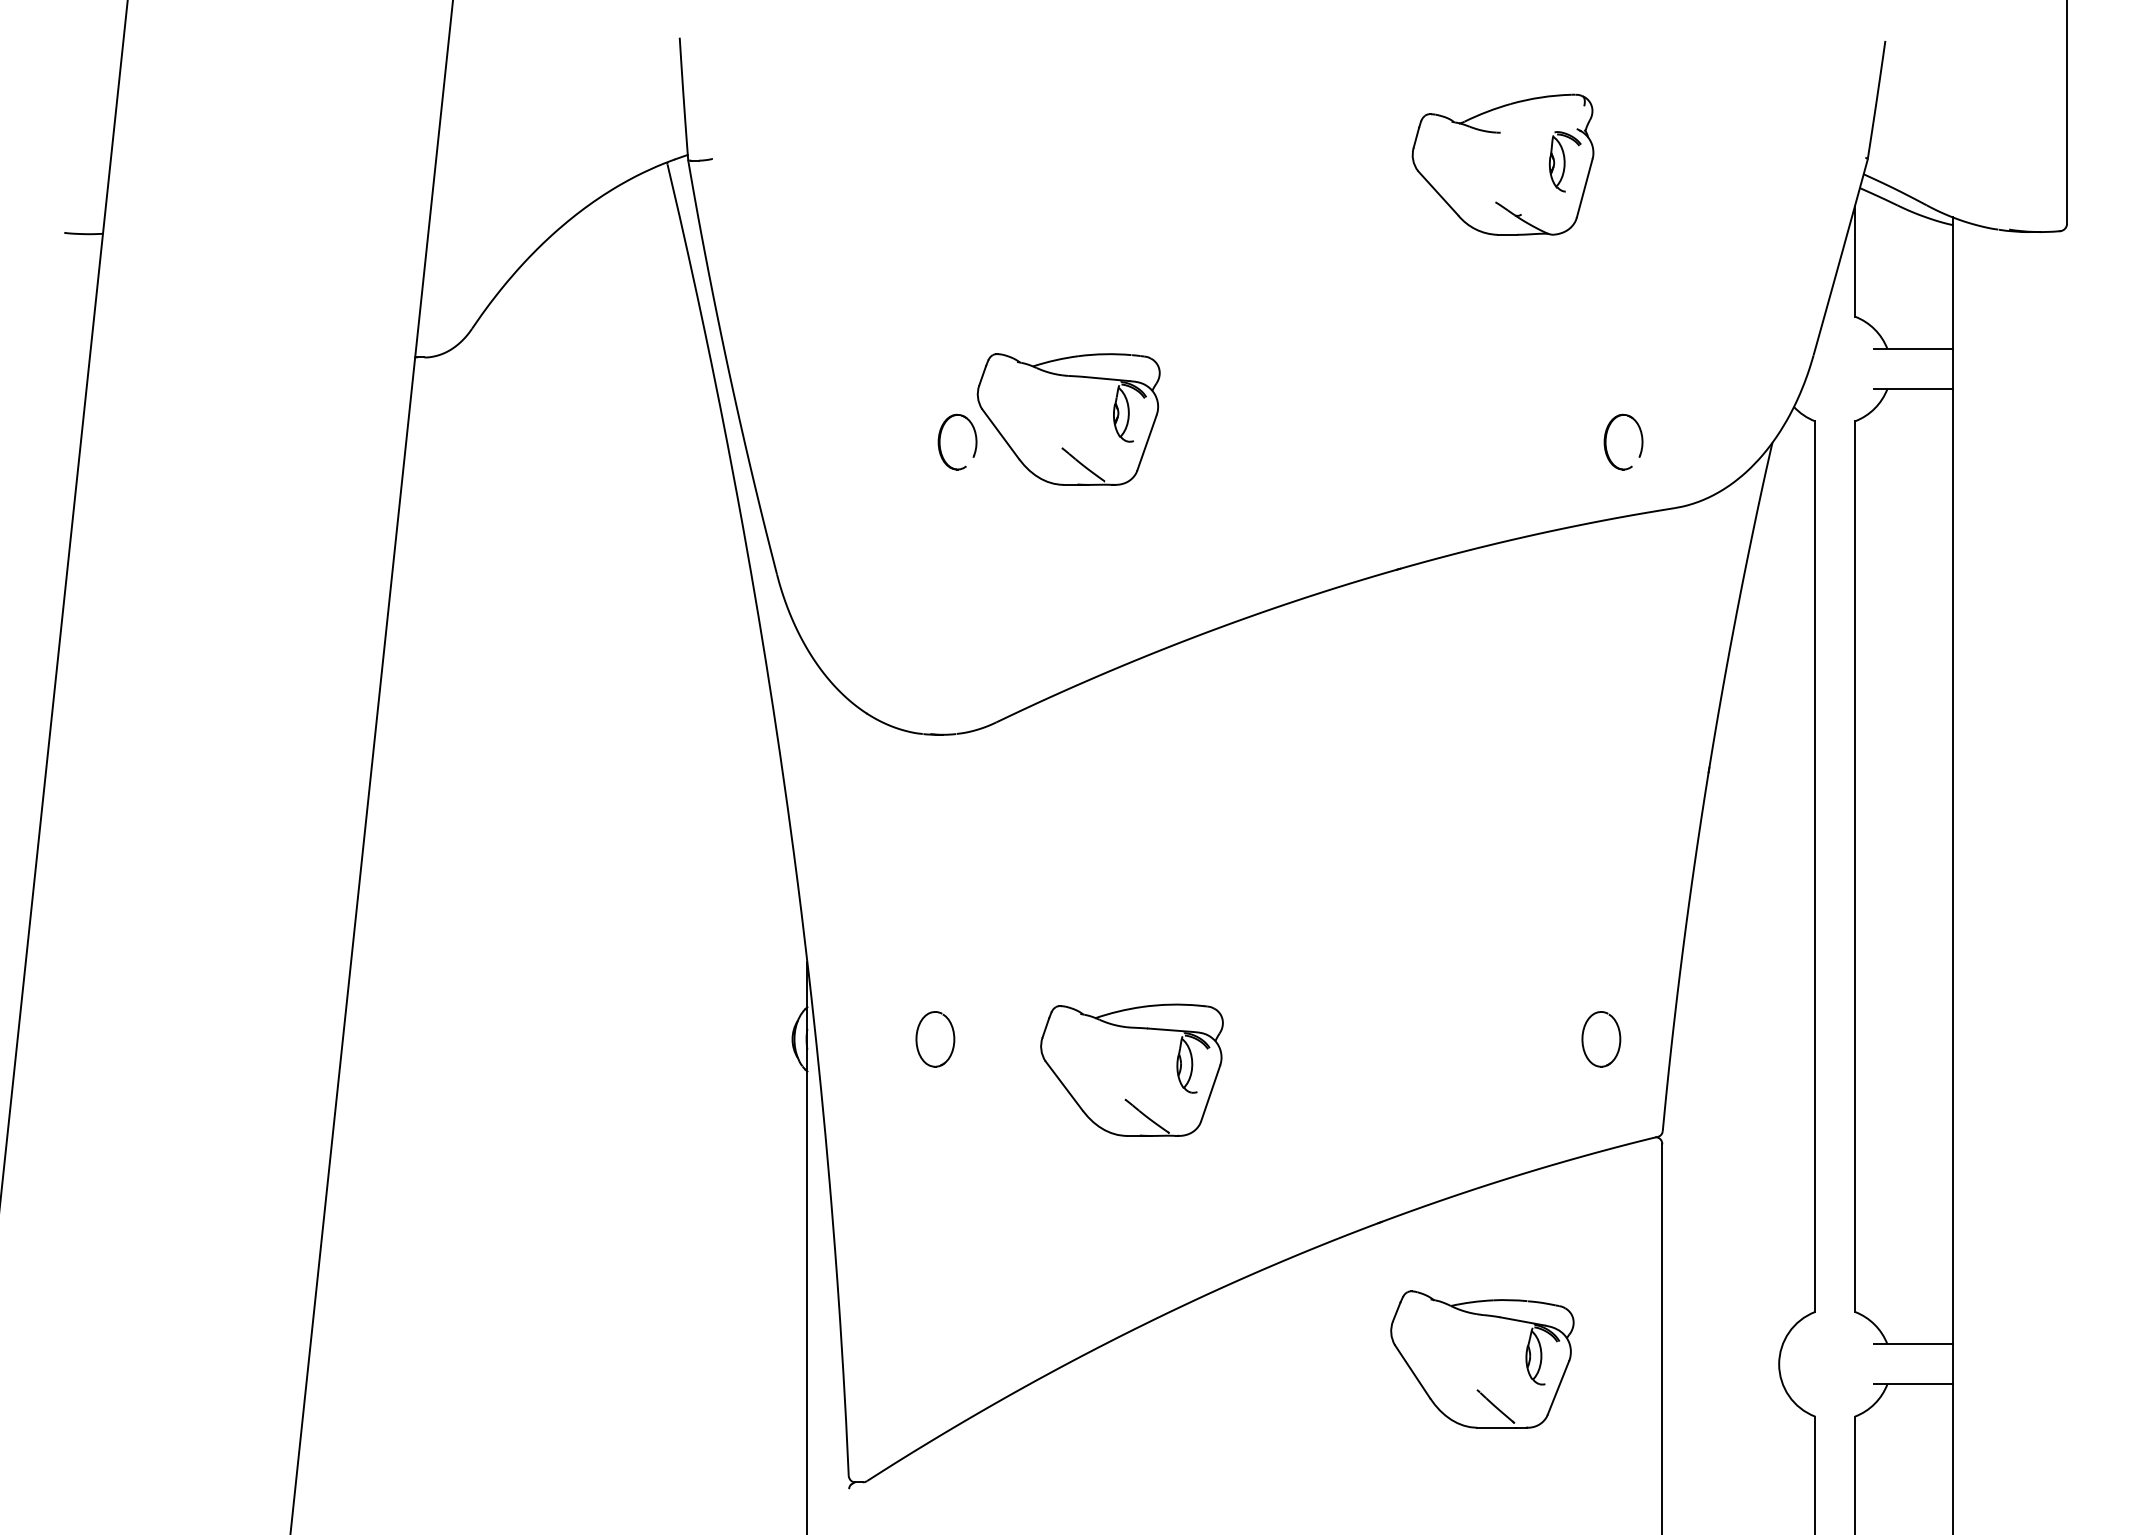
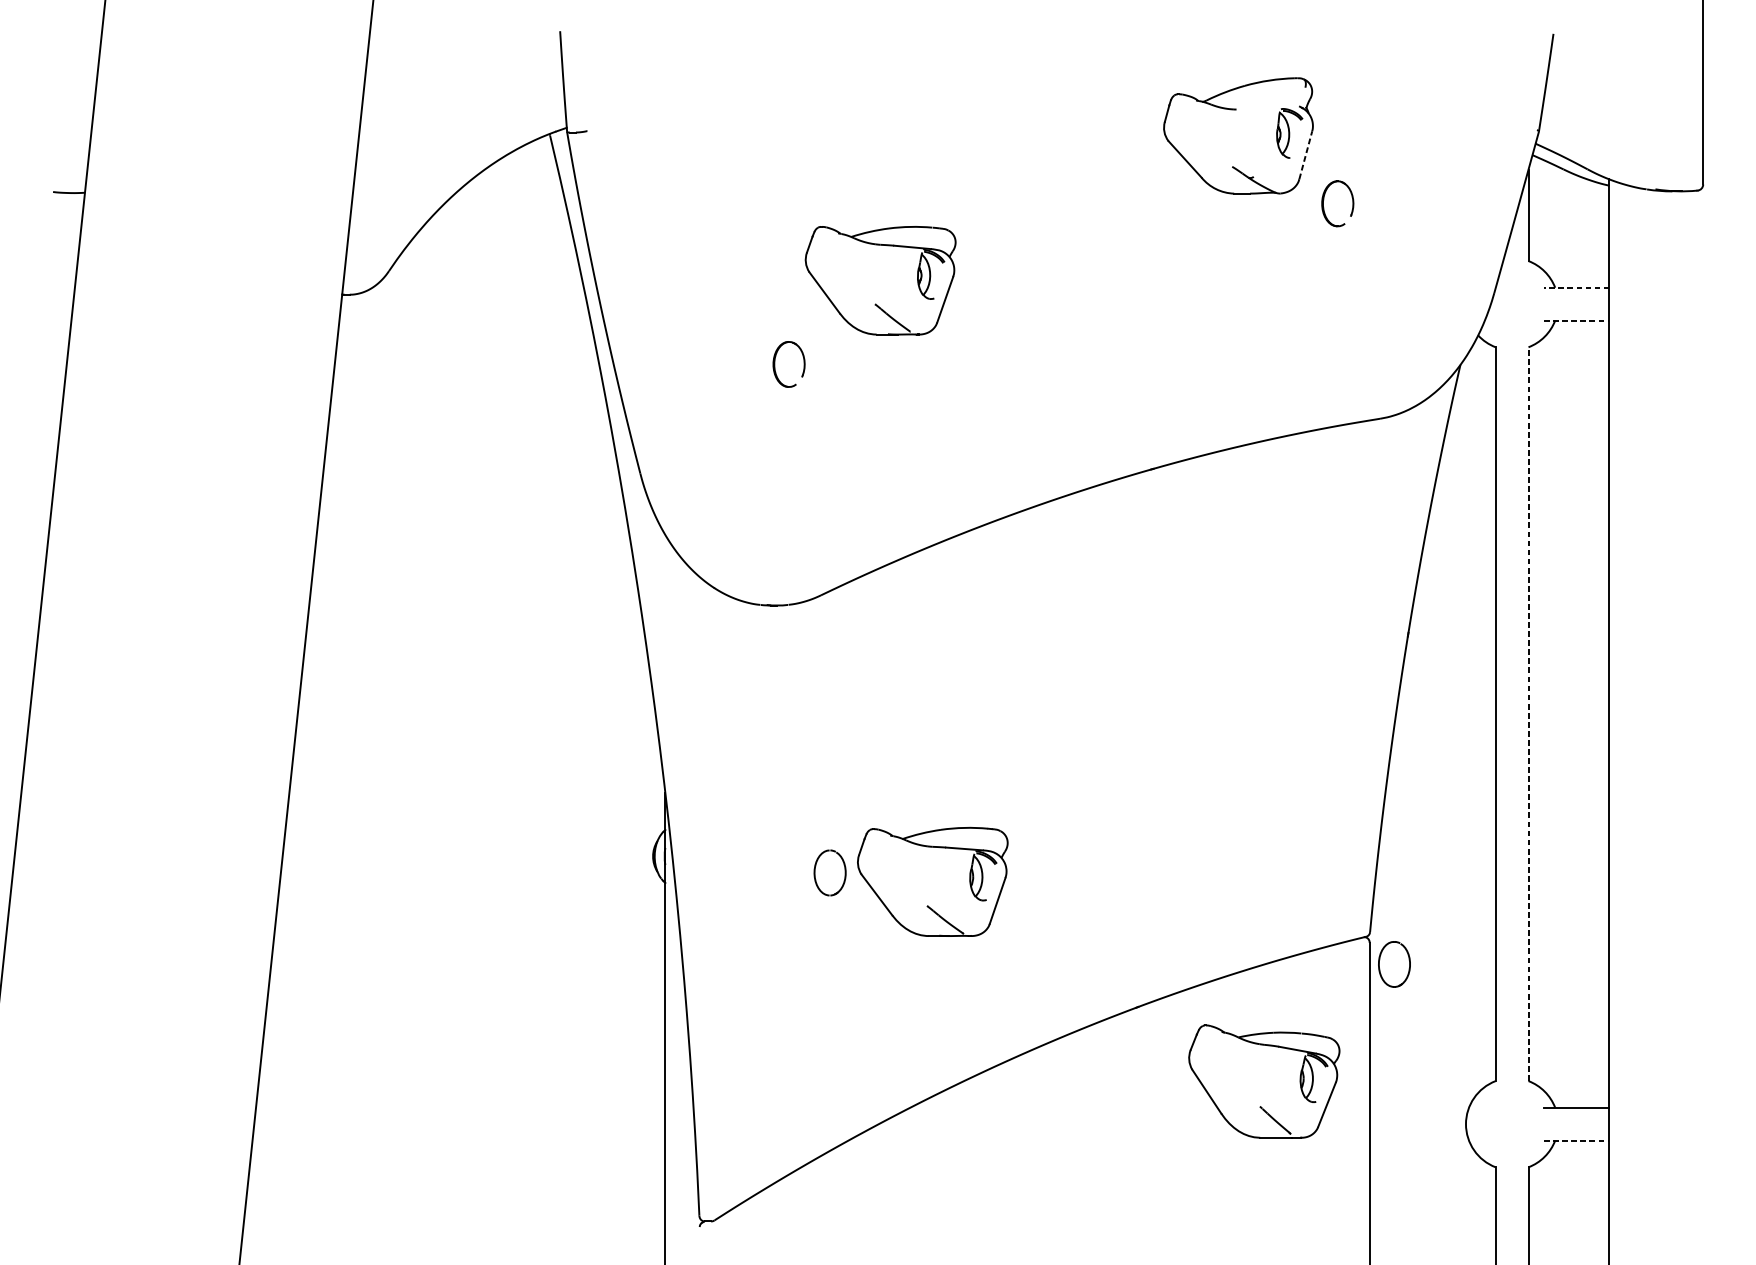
line: (1584, 187) -> (1305, 154), solid -> dashed
line: (1913, 349) -> (1576, 288), solid -> dashed
line: (1913, 388) -> (1576, 320), solid -> dashed
part: (1068, 419) -> (880, 280), moved
part: (1606, 441) -> (1323, 203), moved
line: (1855, 866) -> (1528, 714), solid -> dashed
part: (935, 1039) -> (830, 873), moved
part: (1601, 1039) -> (1394, 964), moved
part: (1482, 1359) -> (1264, 1081), moved
line: (1913, 1384) -> (1576, 1140), solid -> dashed

